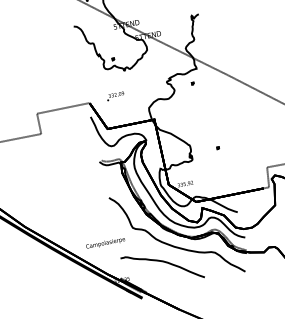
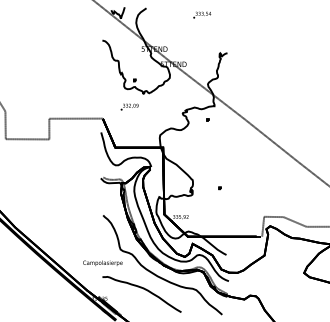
text: (115, 95) -> (129, 106), moved
text: (105, 242) -> (102, 262), moved

